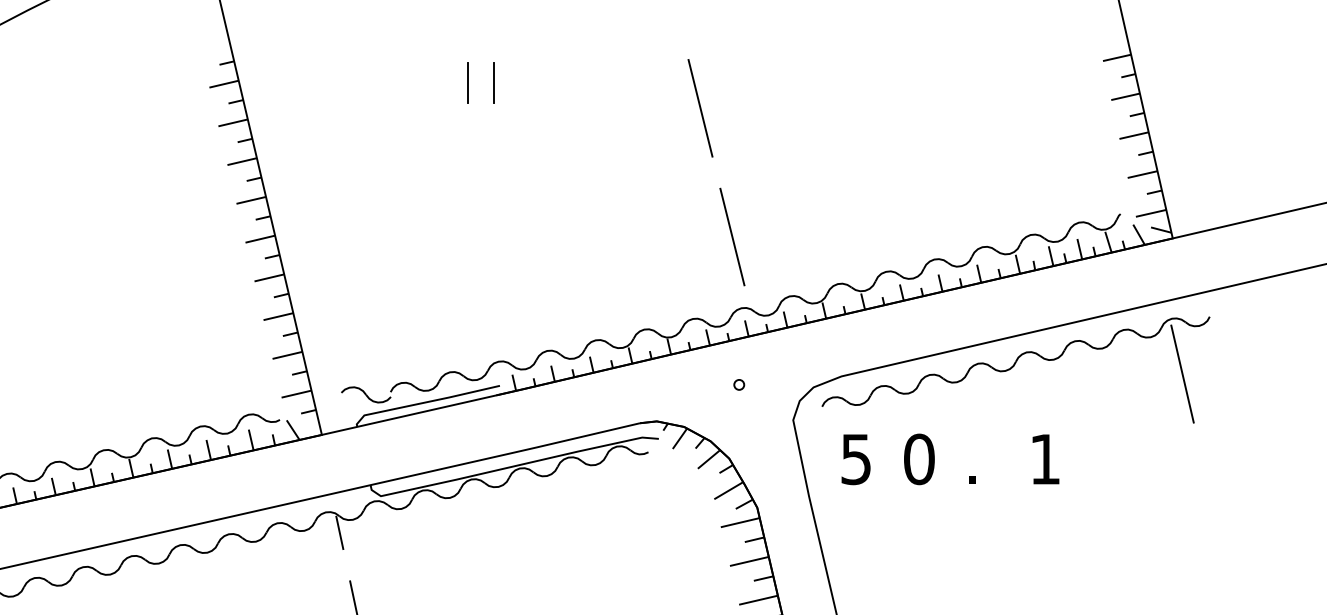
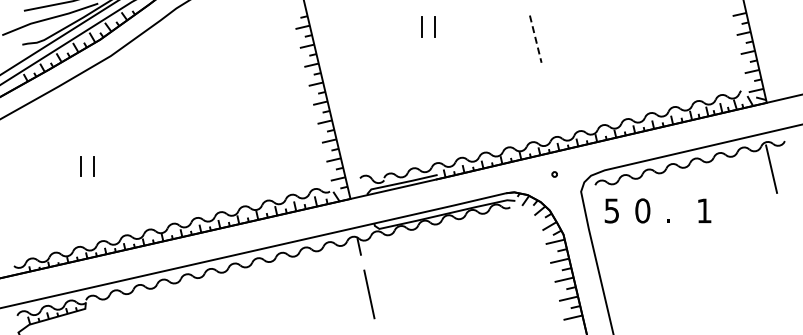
line: (700, 108) -> (535, 39), solid -> dashed
line: (732, 235) -> (551, 101), removed

